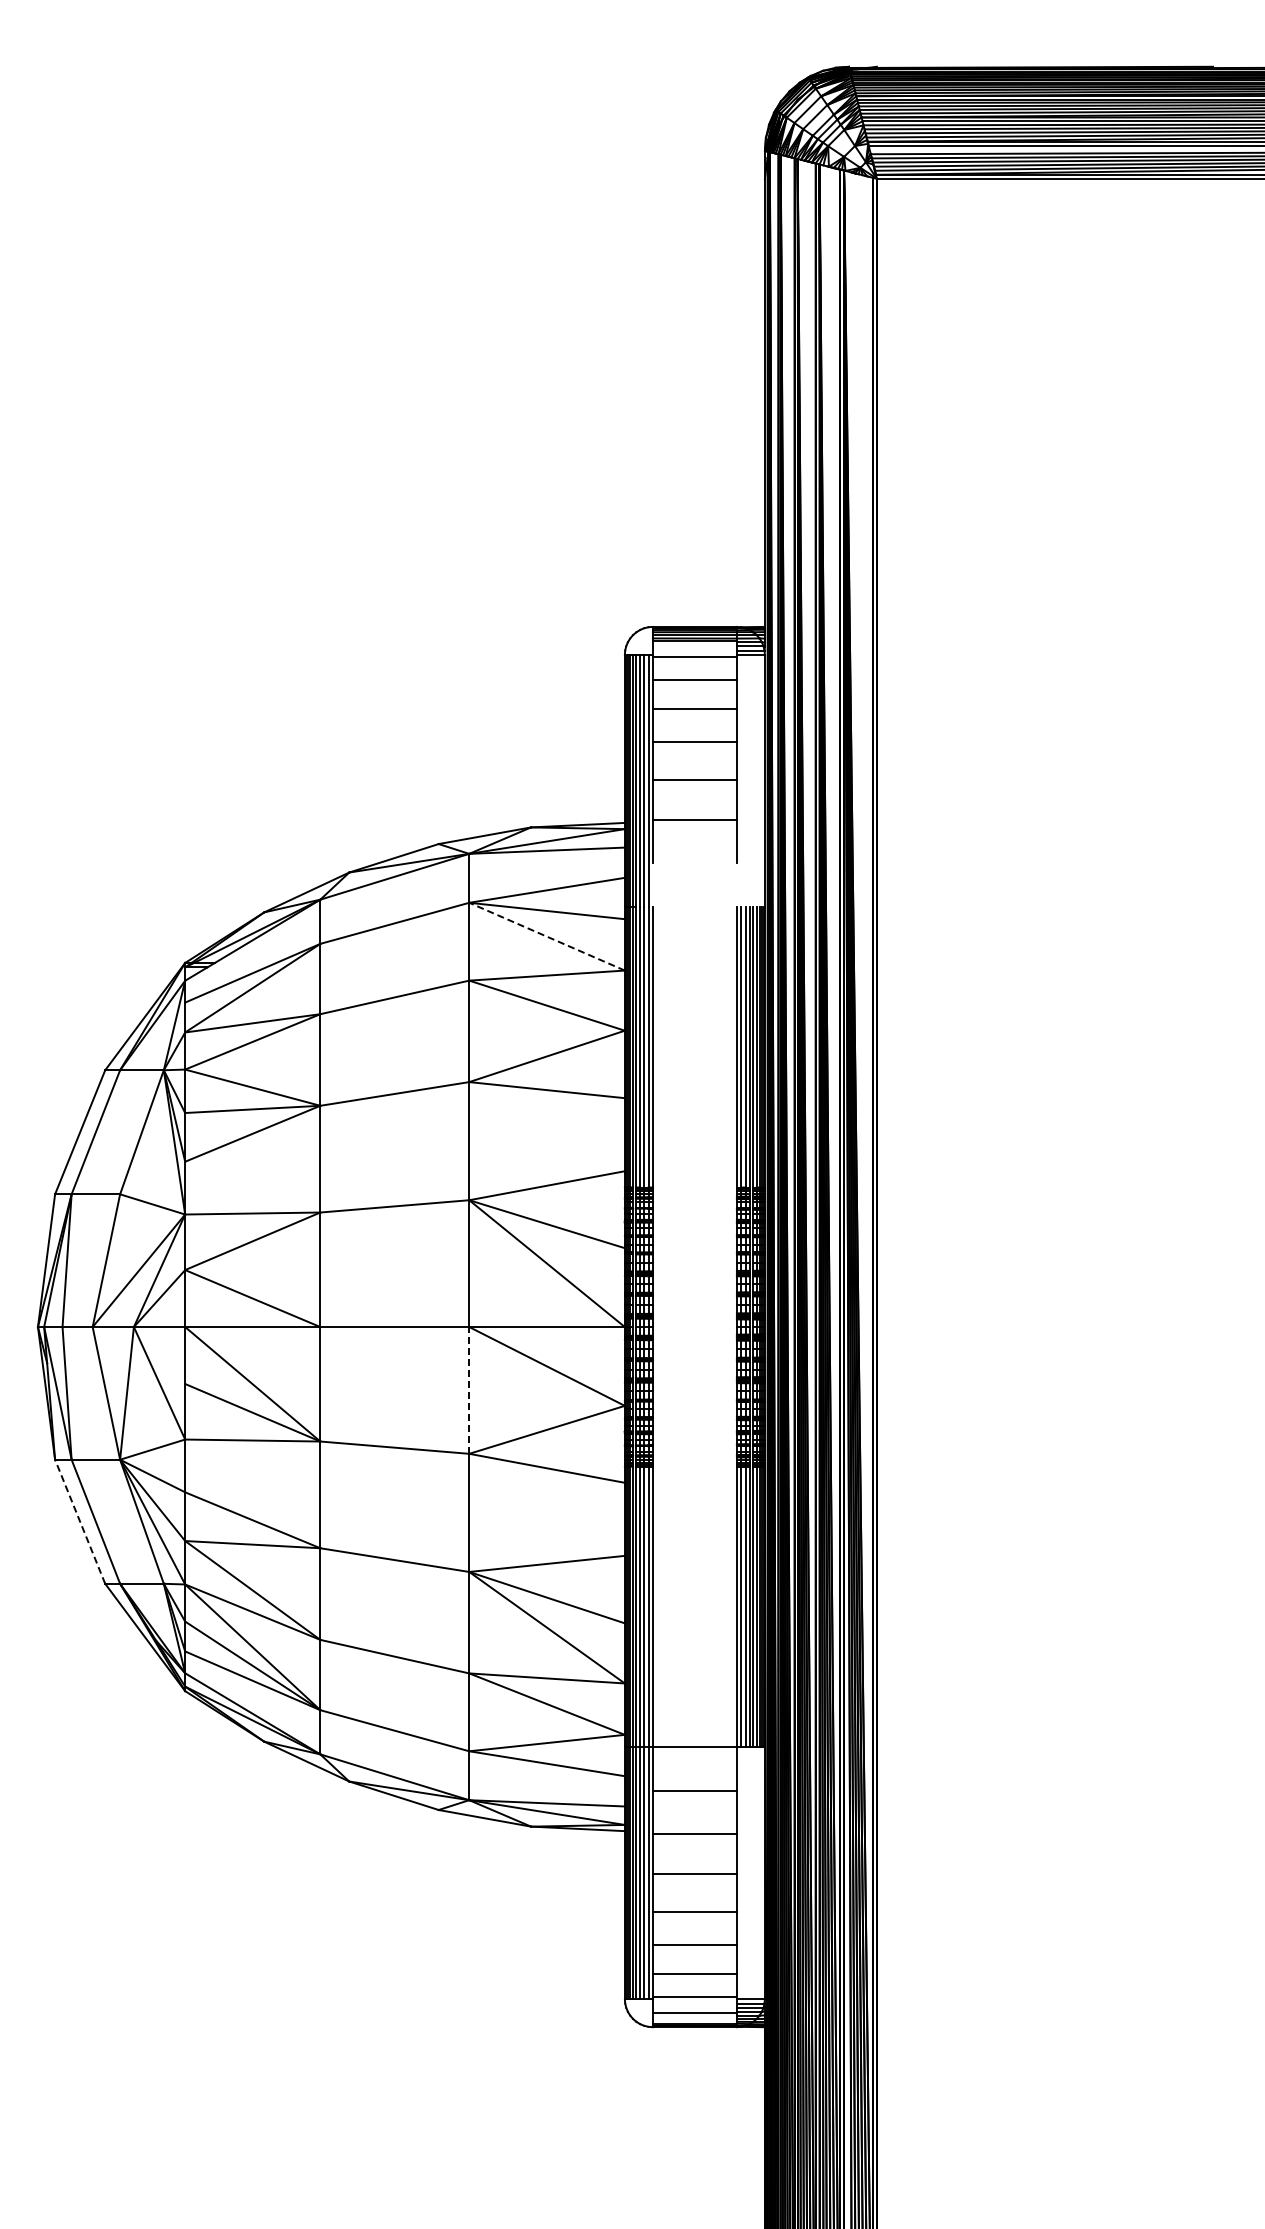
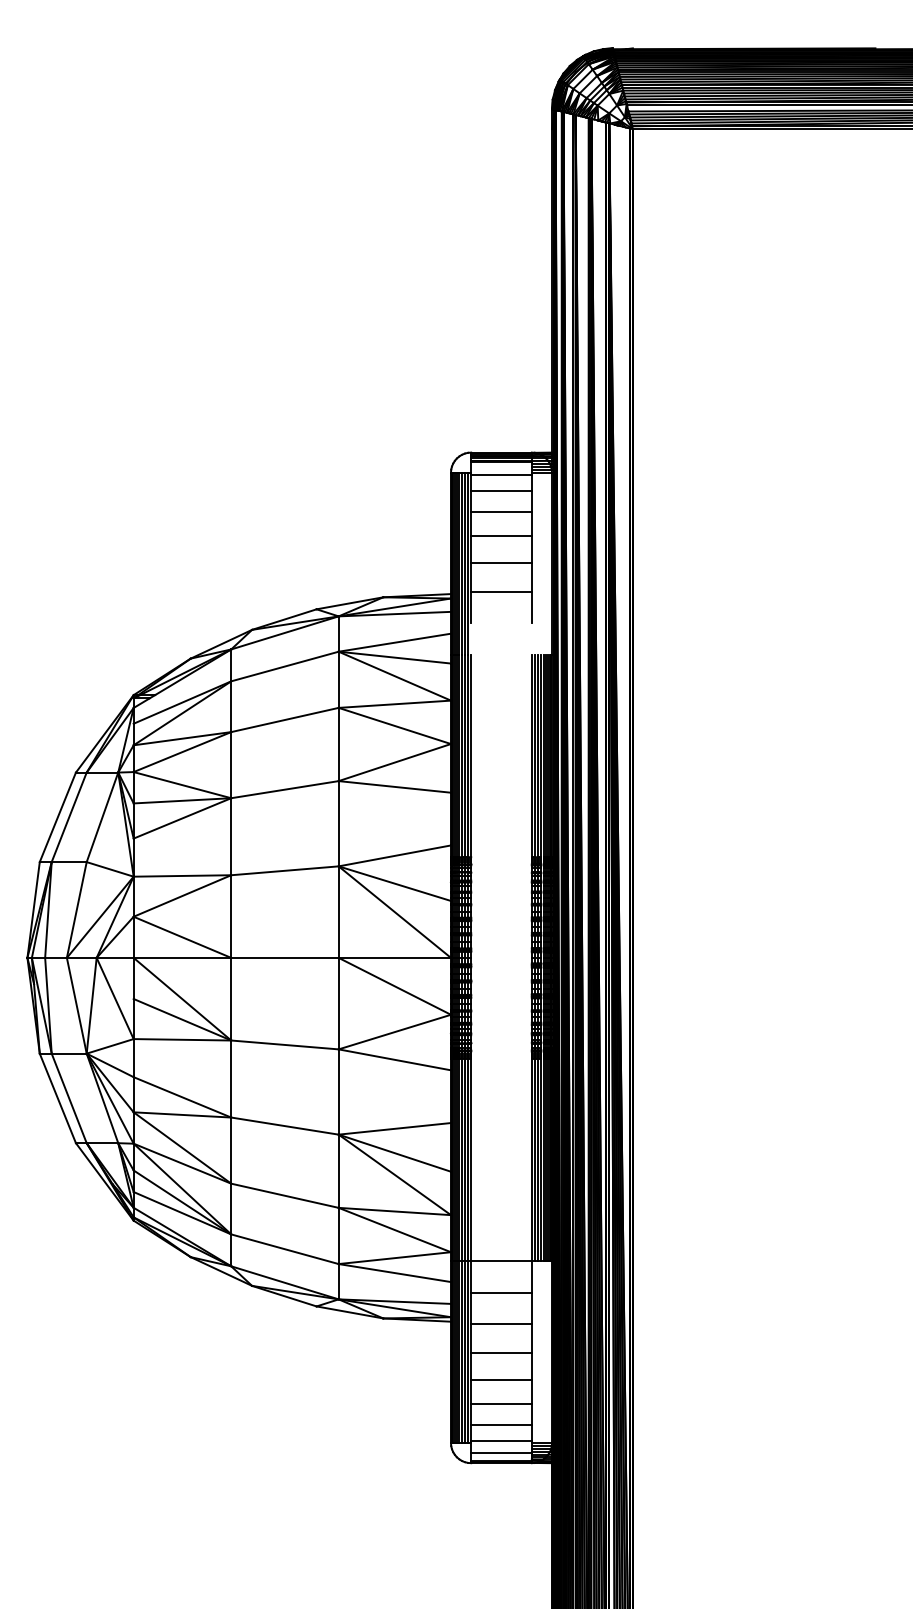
line: (547, 936) -> (395, 676), dashed -> solid
line: (469, 1389) -> (338, 1002), dashed -> solid
line: (80, 1521) -> (58, 1098), dashed -> solid

